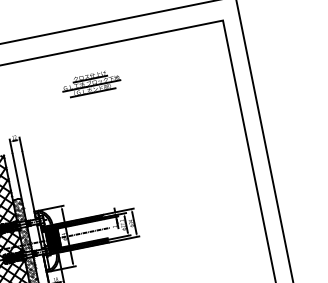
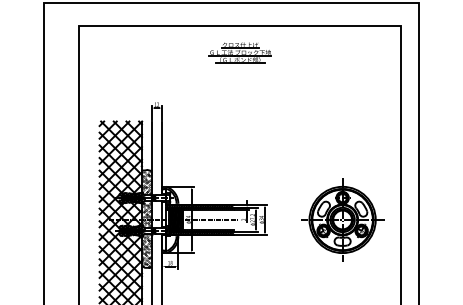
part: (90, 83) -> (239, 52), moved
part: (205, 208) -> (342, 219), added

